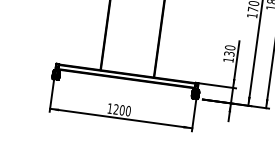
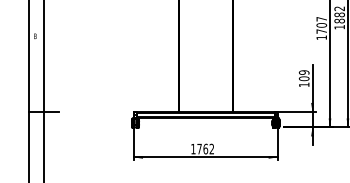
text: (230, 50) -> (304, 75), 130 -> 109
text: (122, 109) -> (205, 148), 1200 -> 1762

